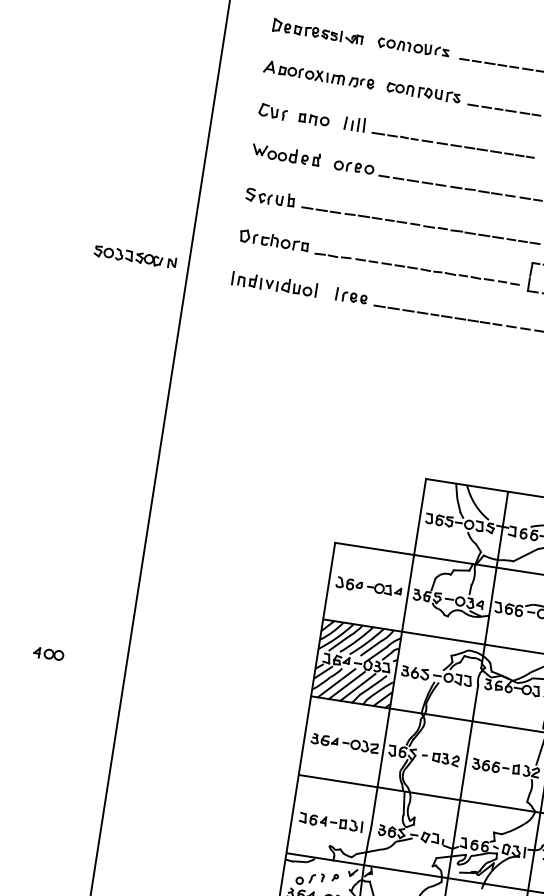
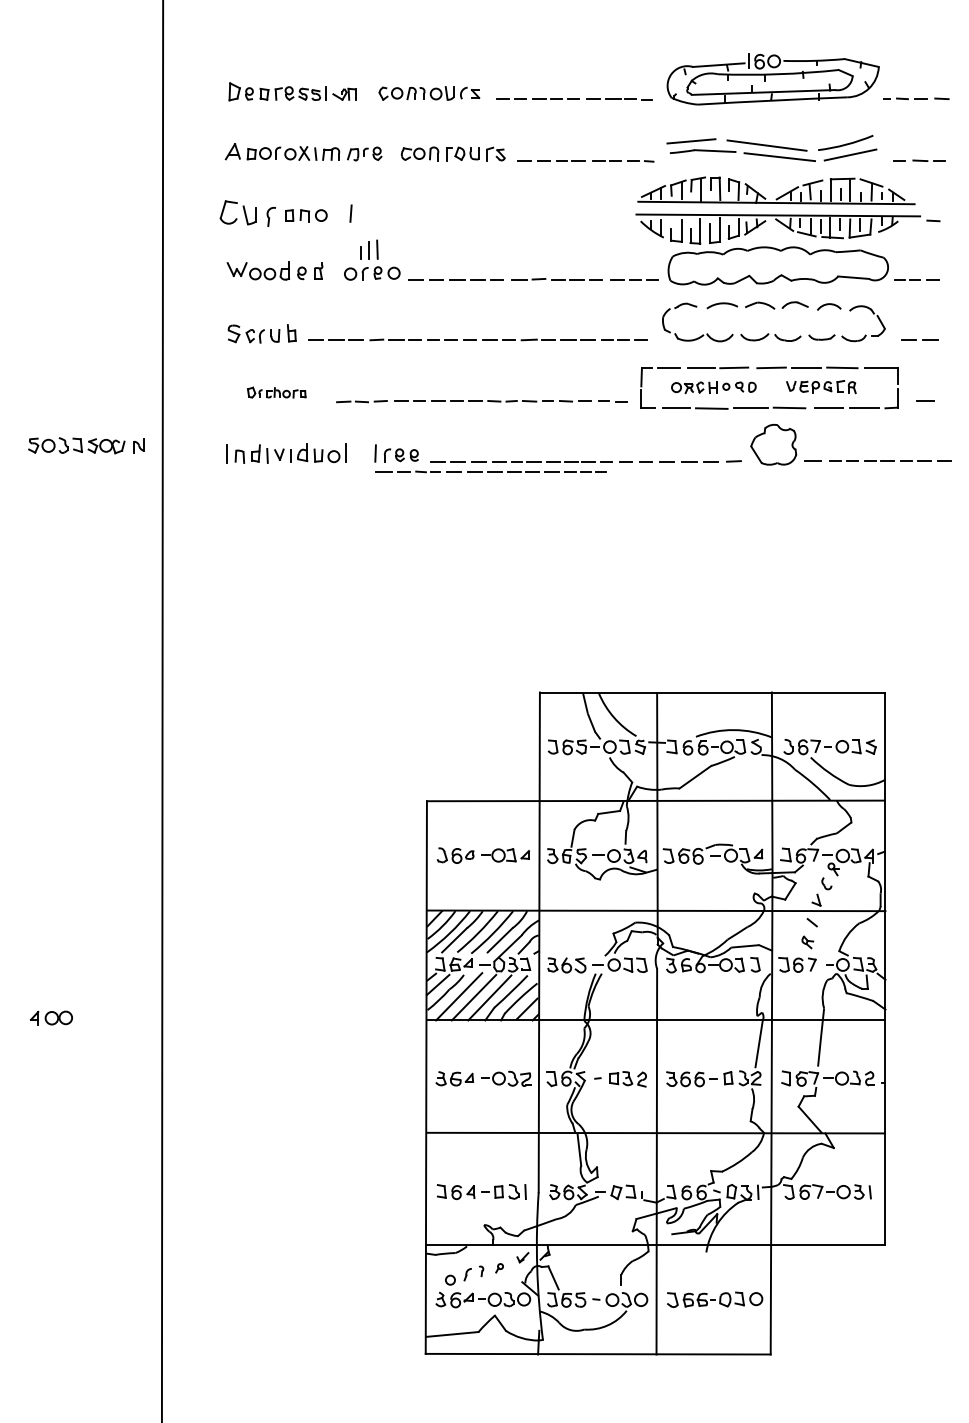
part: (273, 111) -> (247, 213), size x1.4
part: (358, 124) -> (369, 249), moved
part: (453, 144) -> (490, 471), moved
part: (274, 240) -> (276, 392), size x0.6

